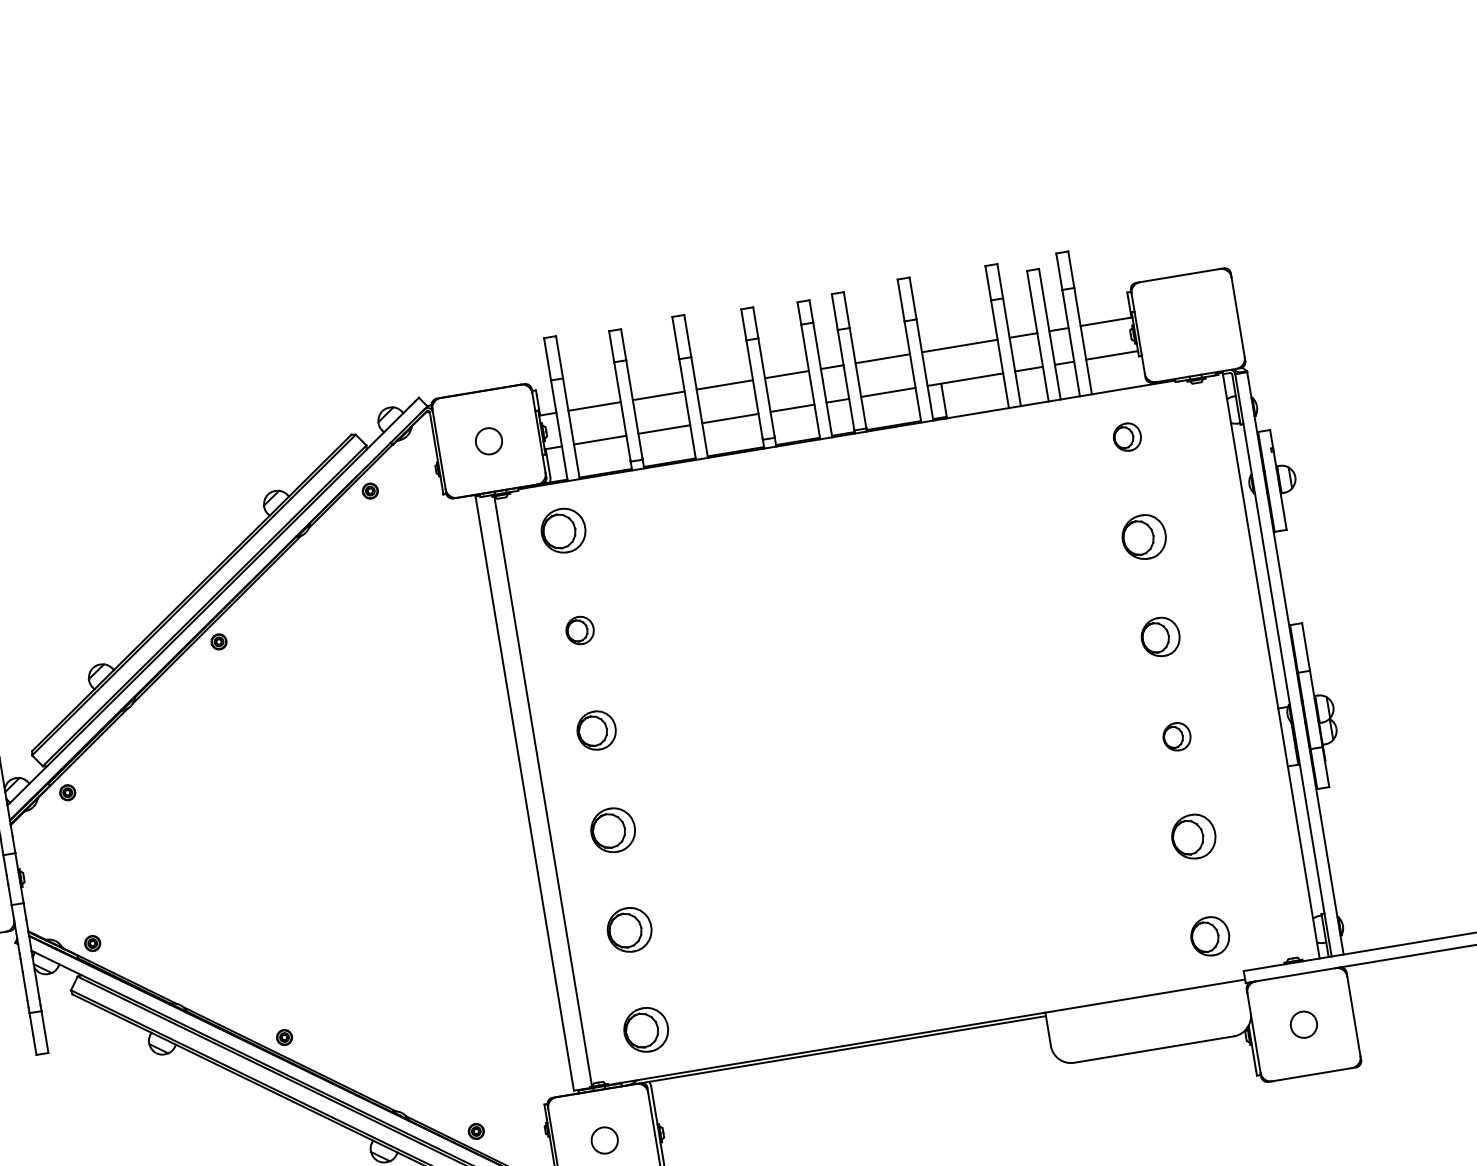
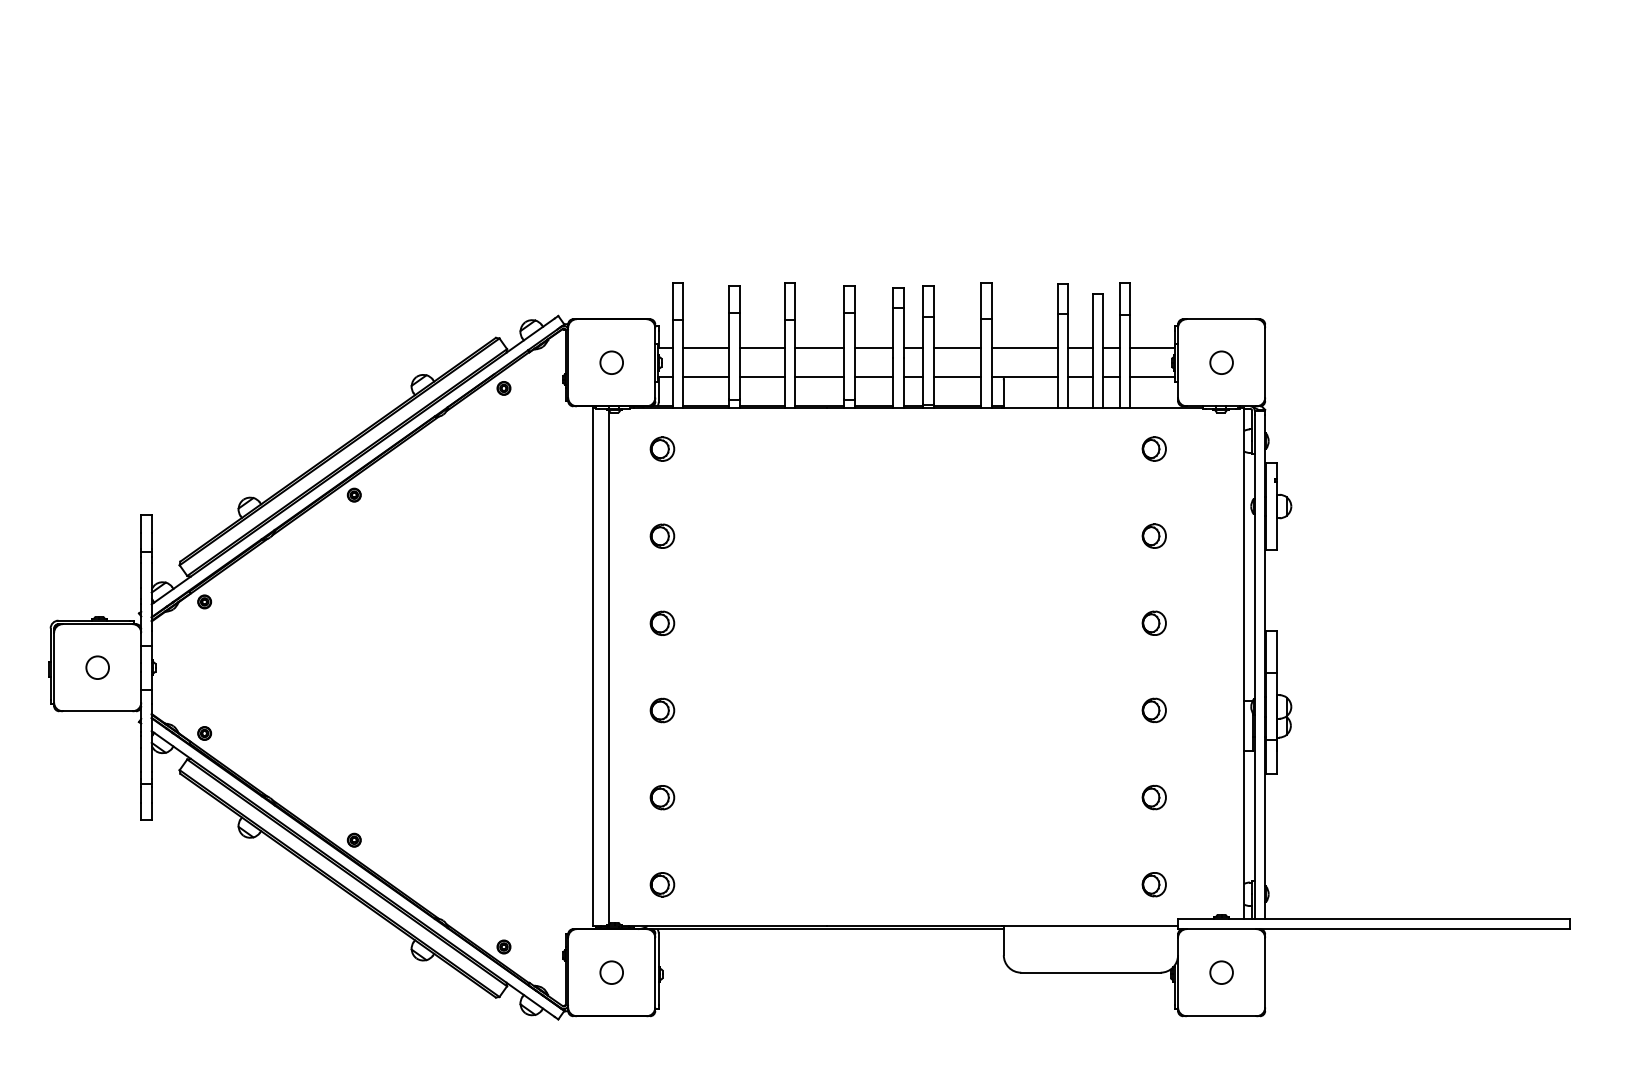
circle: (1187, 325) -> (1221, 362), added
part: (563, 529) -> (662, 448), size x0.62
part: (1142, 536) -> (1153, 535), size x0.62
part: (1159, 636) -> (1153, 622), size x0.71
part: (596, 729) -> (662, 622), size x0.71
part: (613, 830) -> (662, 710), size x0.62
part: (1192, 836) -> (1153, 797), size x0.62
part: (629, 930) -> (662, 797), size x0.62
part: (1209, 936) -> (1153, 884), size x0.71
part: (646, 1029) -> (662, 884), size x0.62

